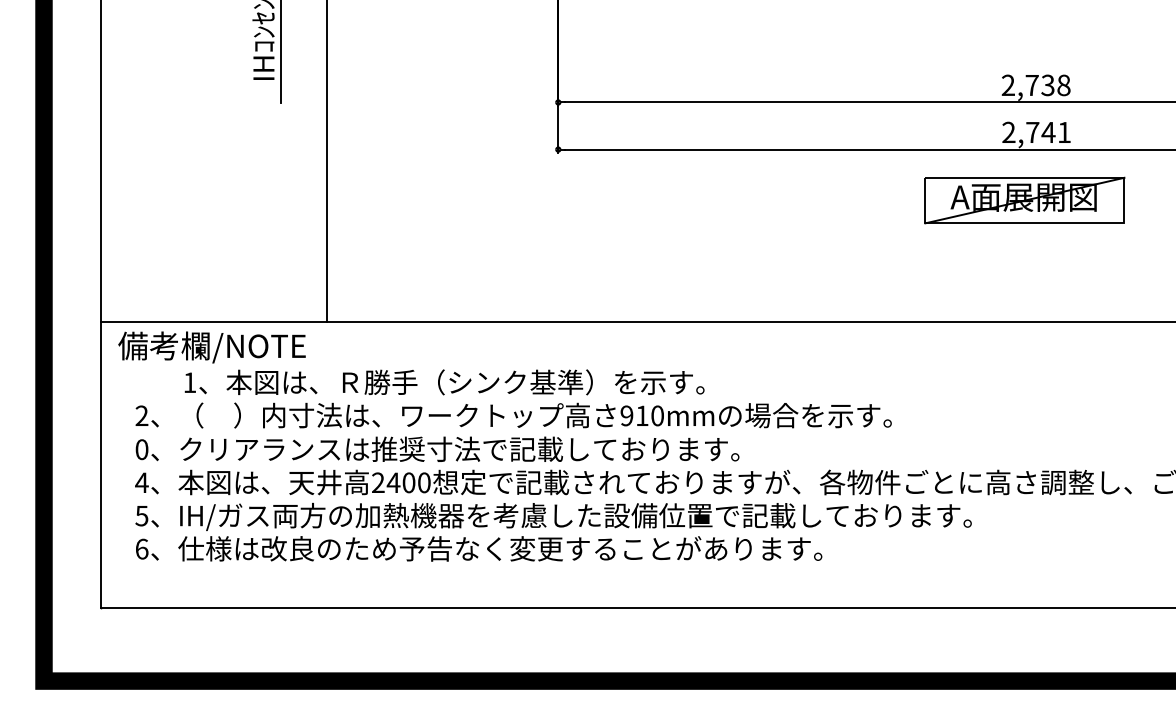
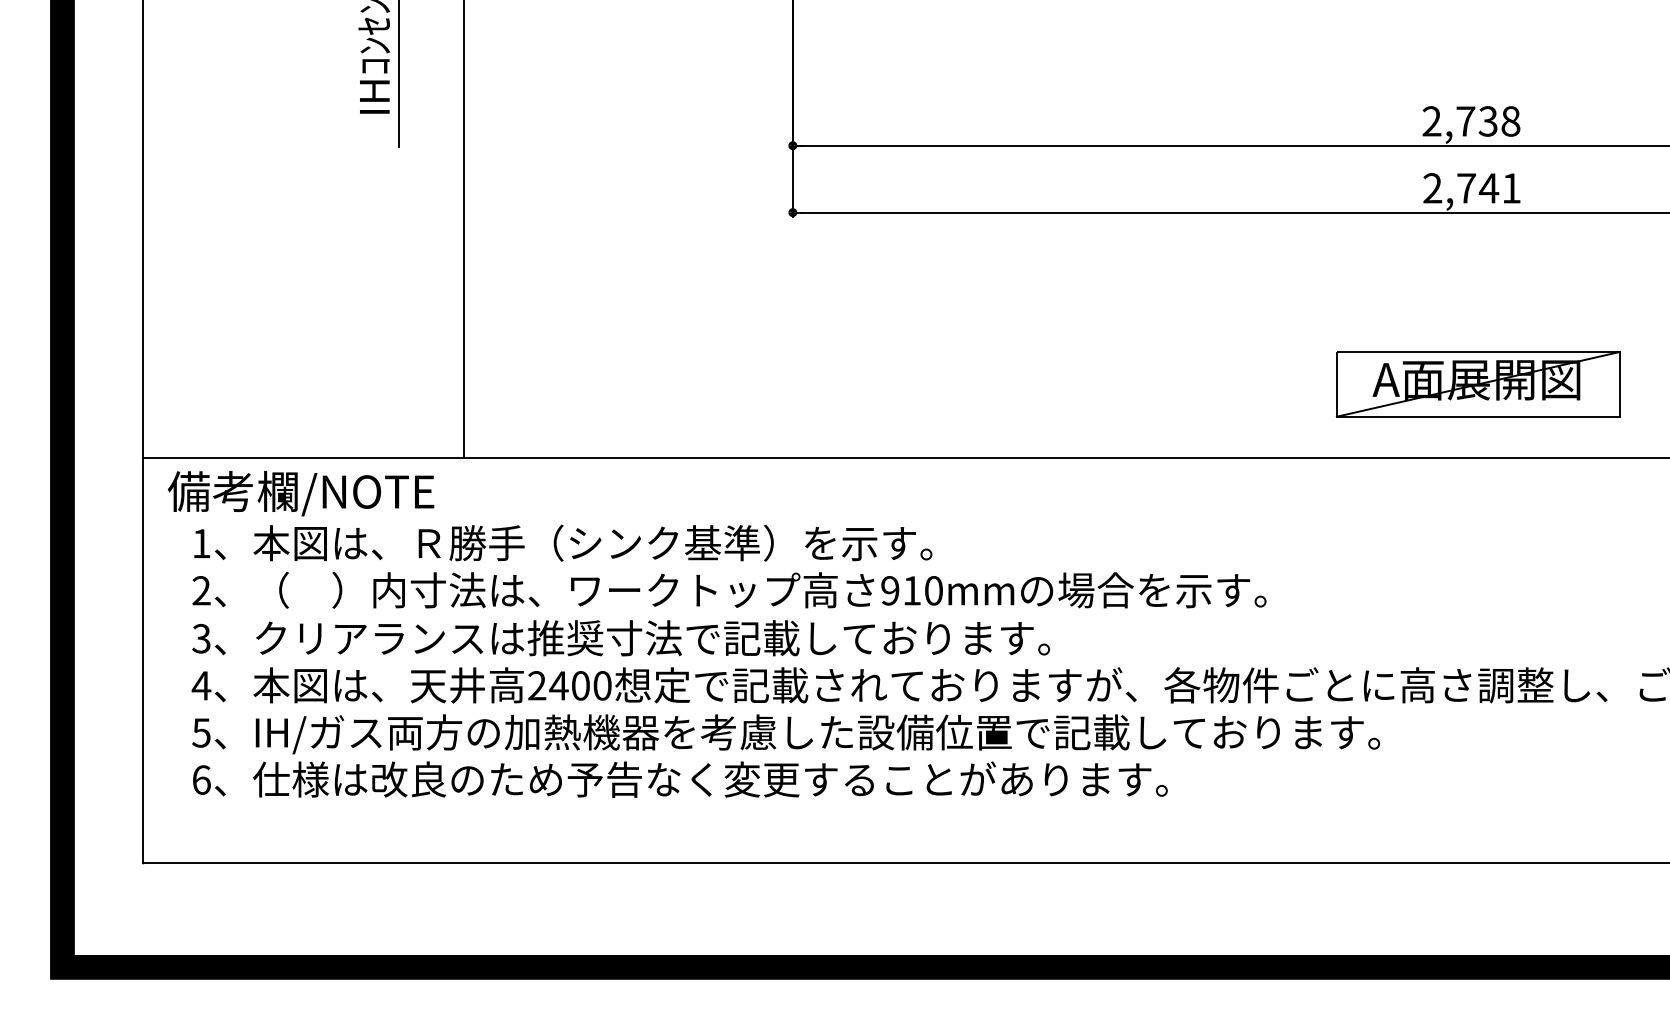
part: (1024, 200) -> (1477, 384), moved
text: (444, 382) -> (563, 543), moved
text: (141, 449) -> (200, 638), 0 -> 3

